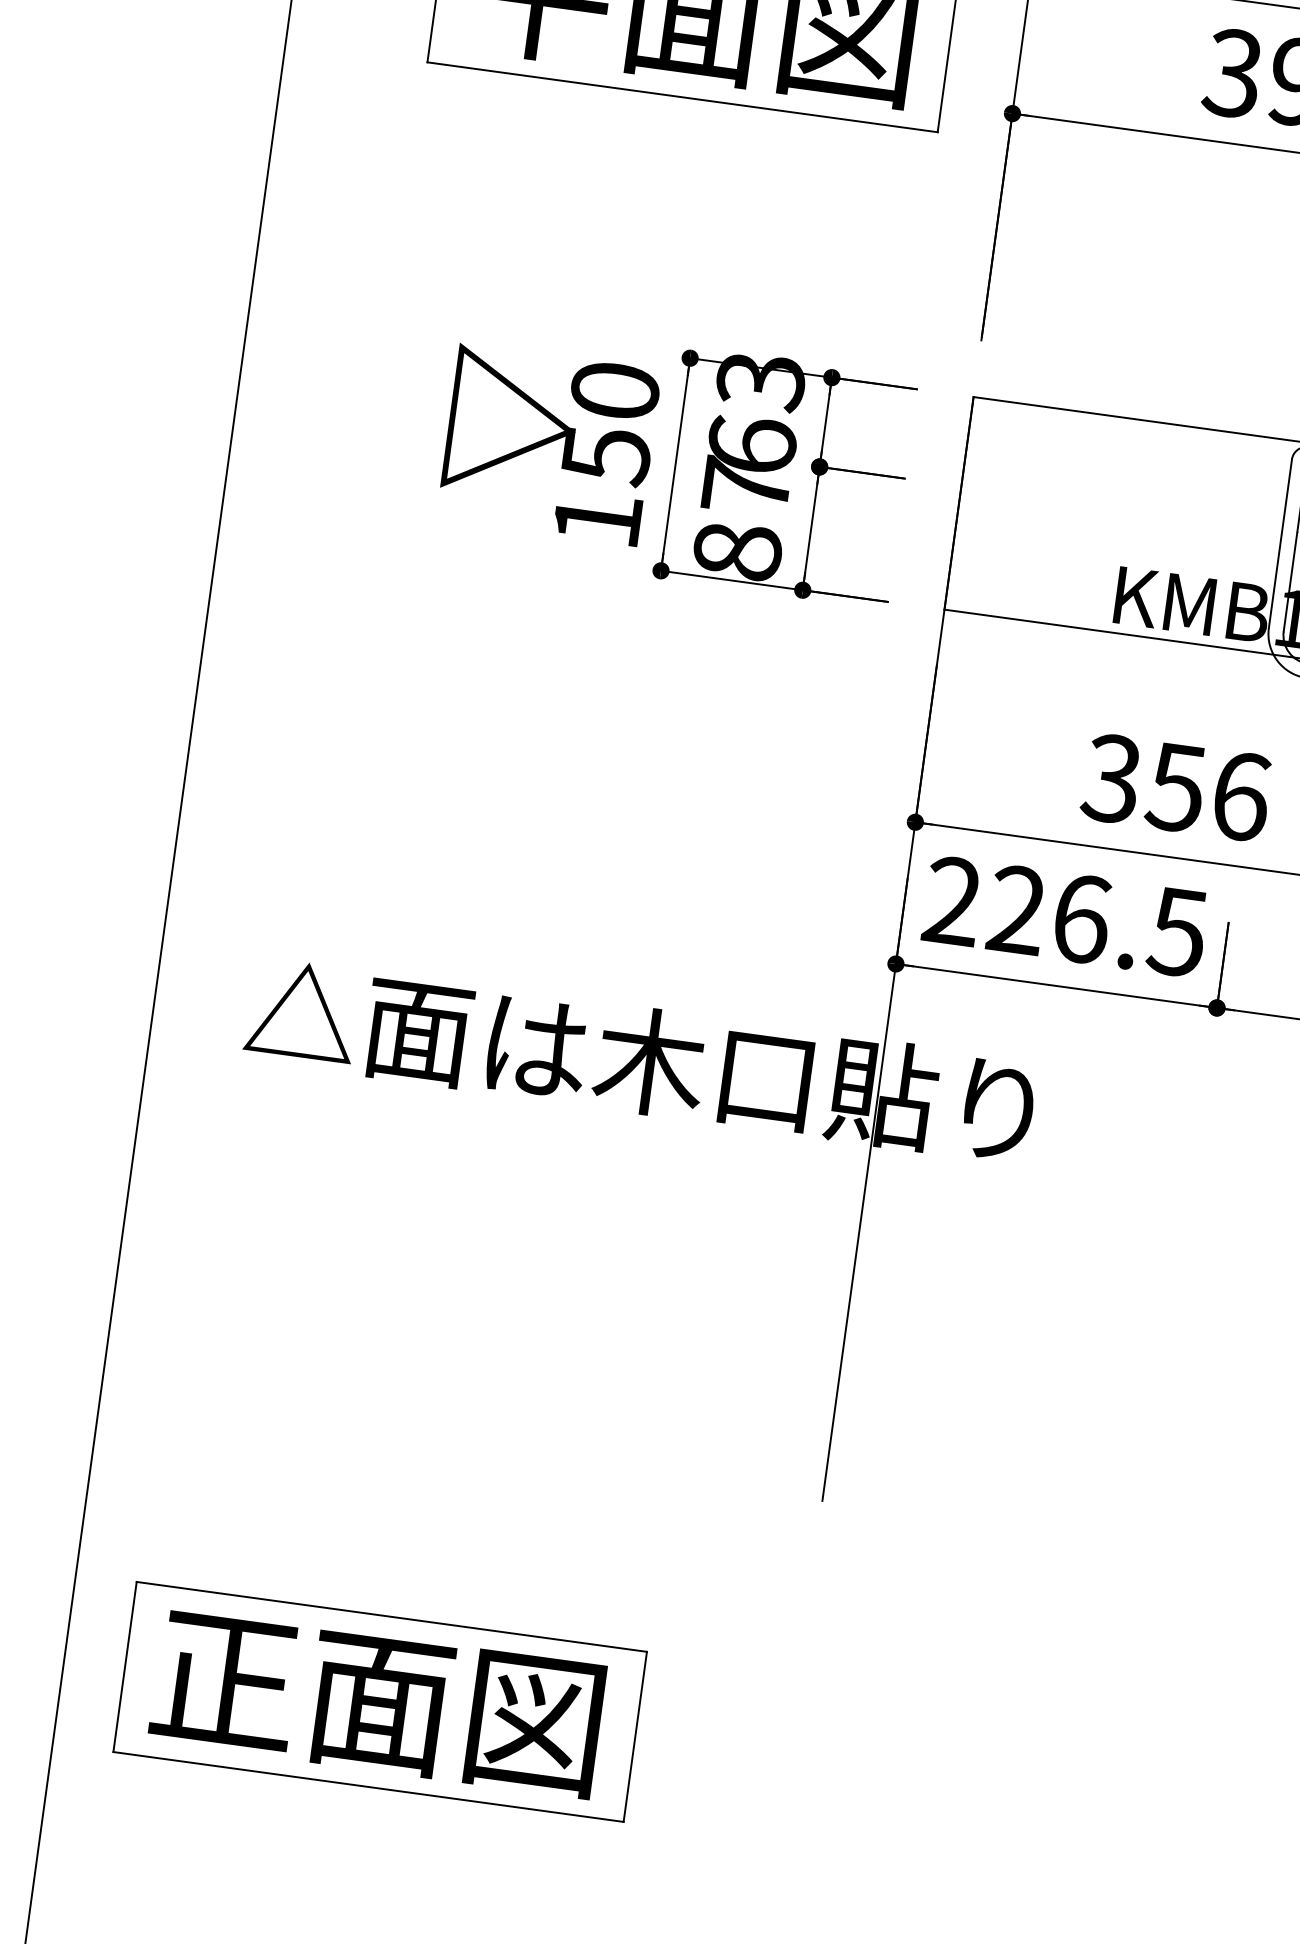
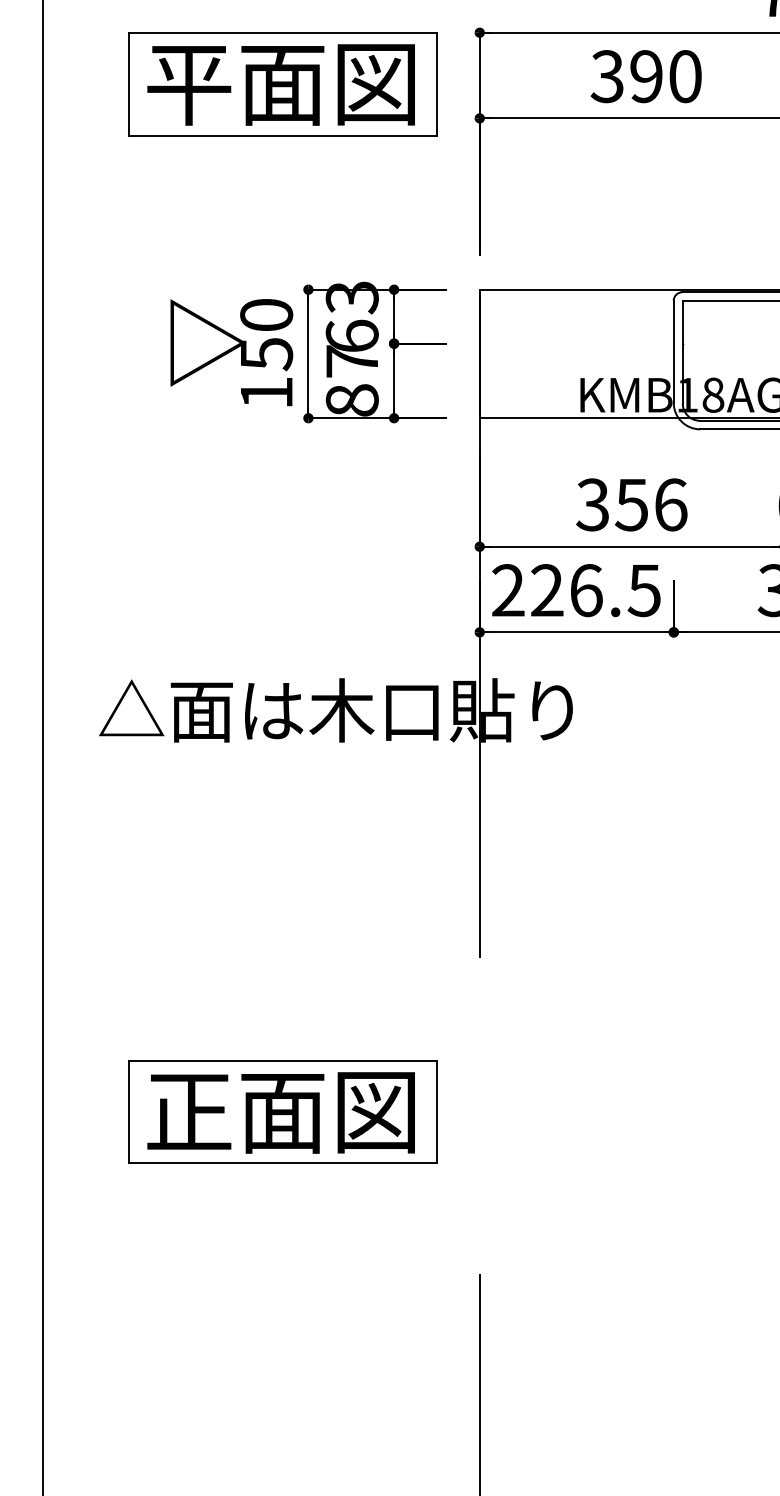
part: (379, 1700) -> (282, 1111), moved

